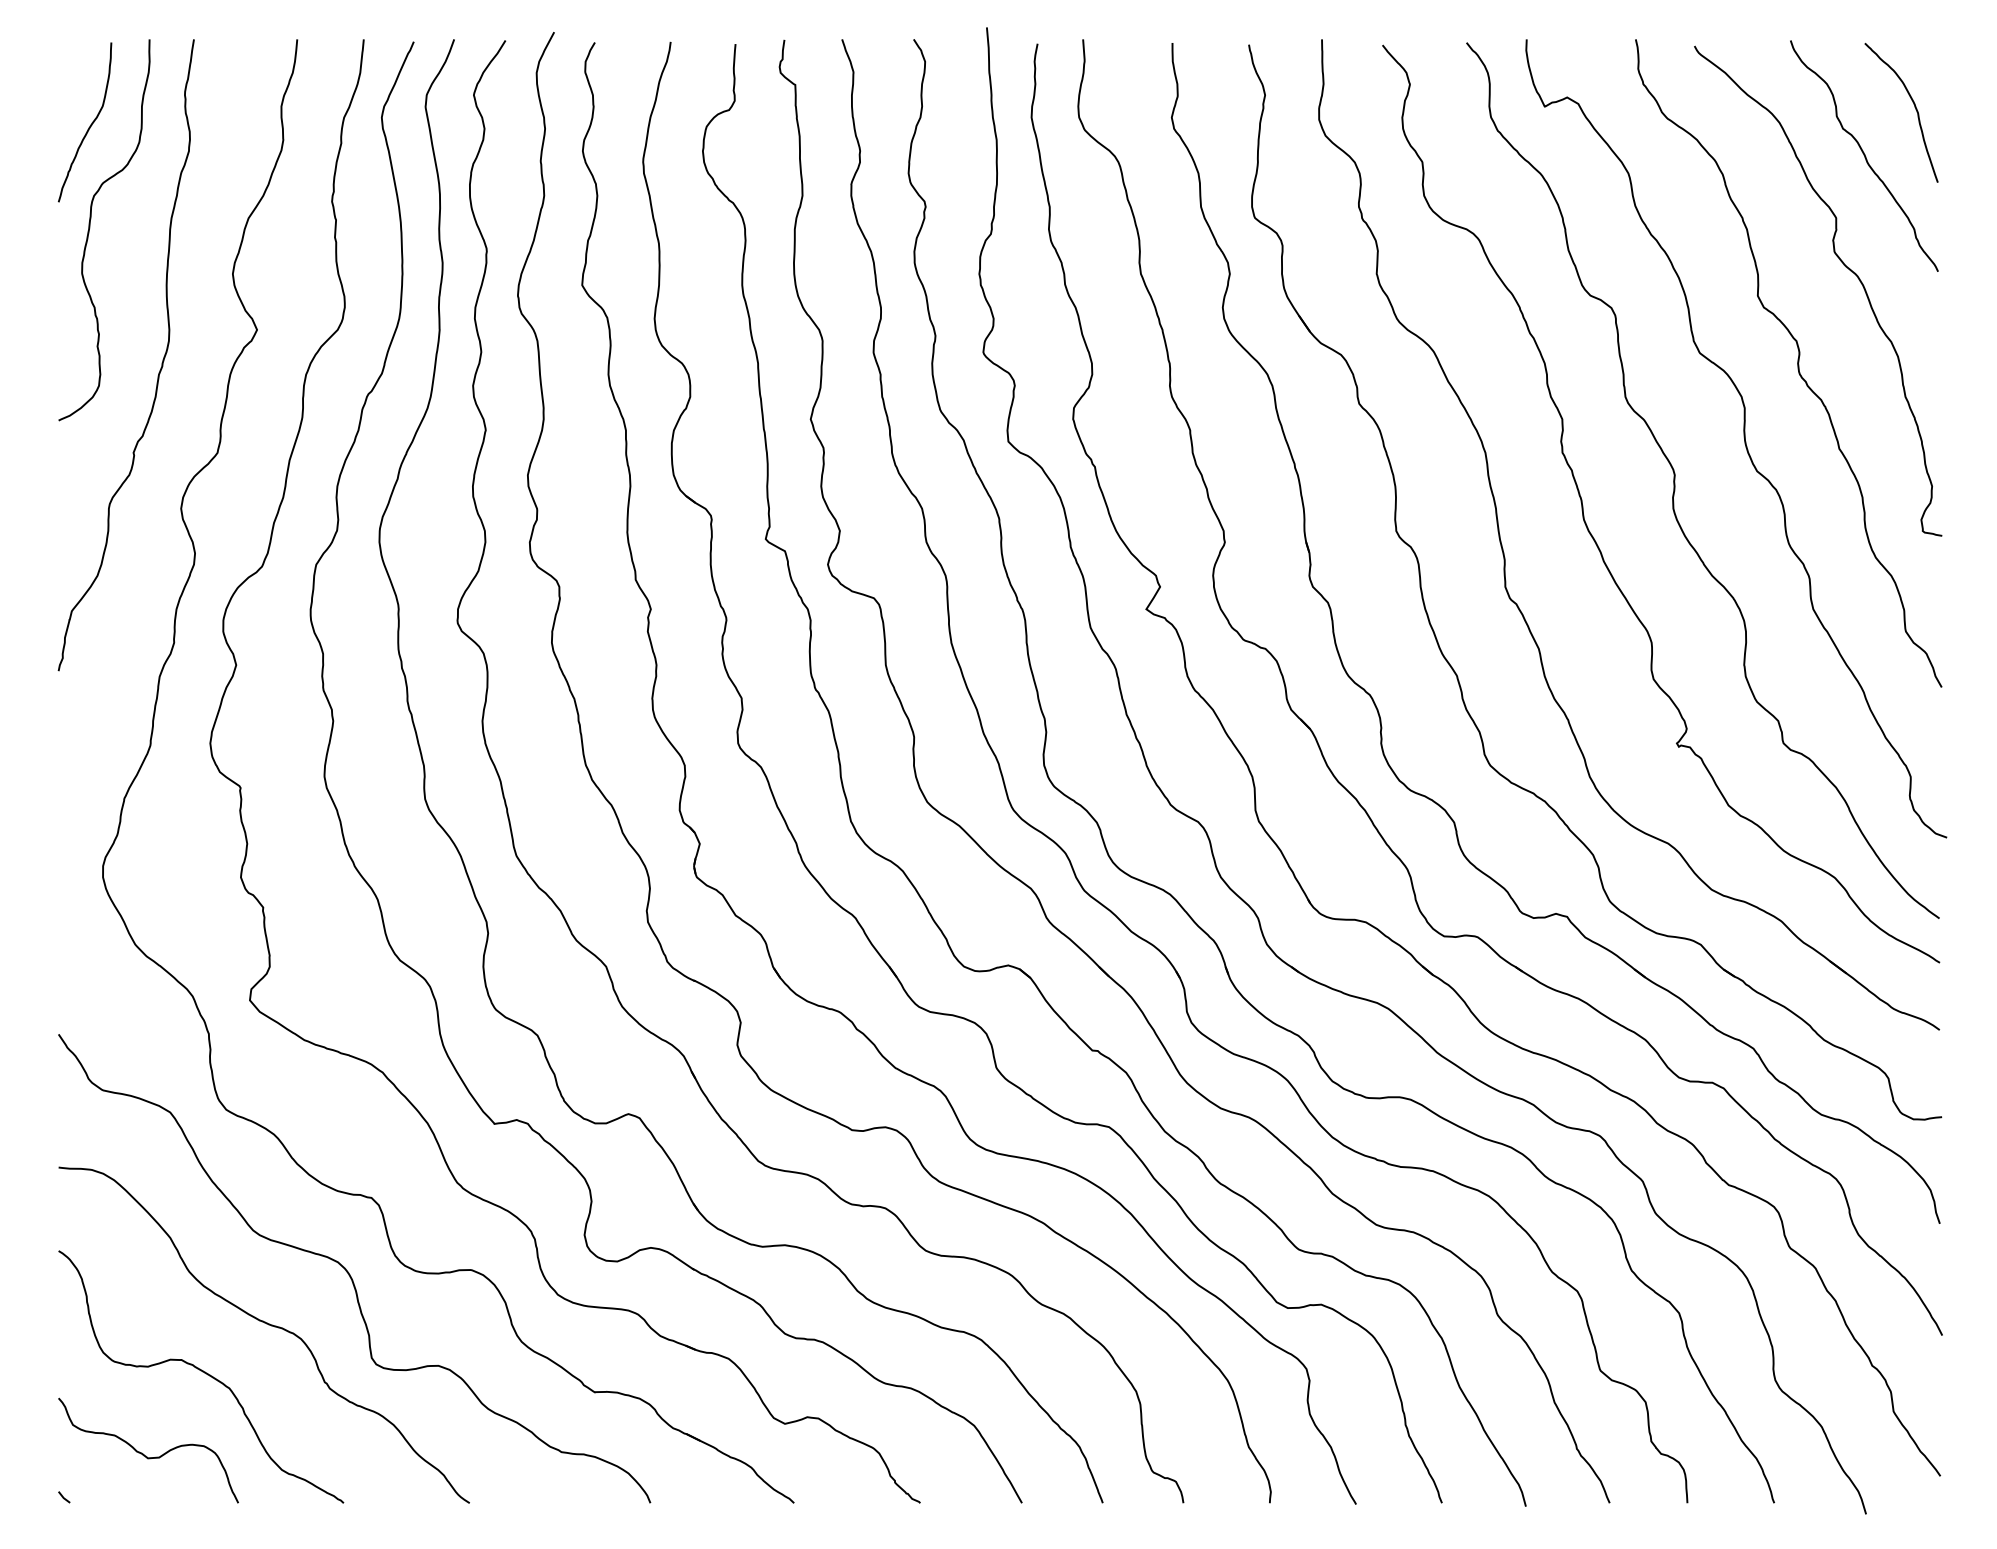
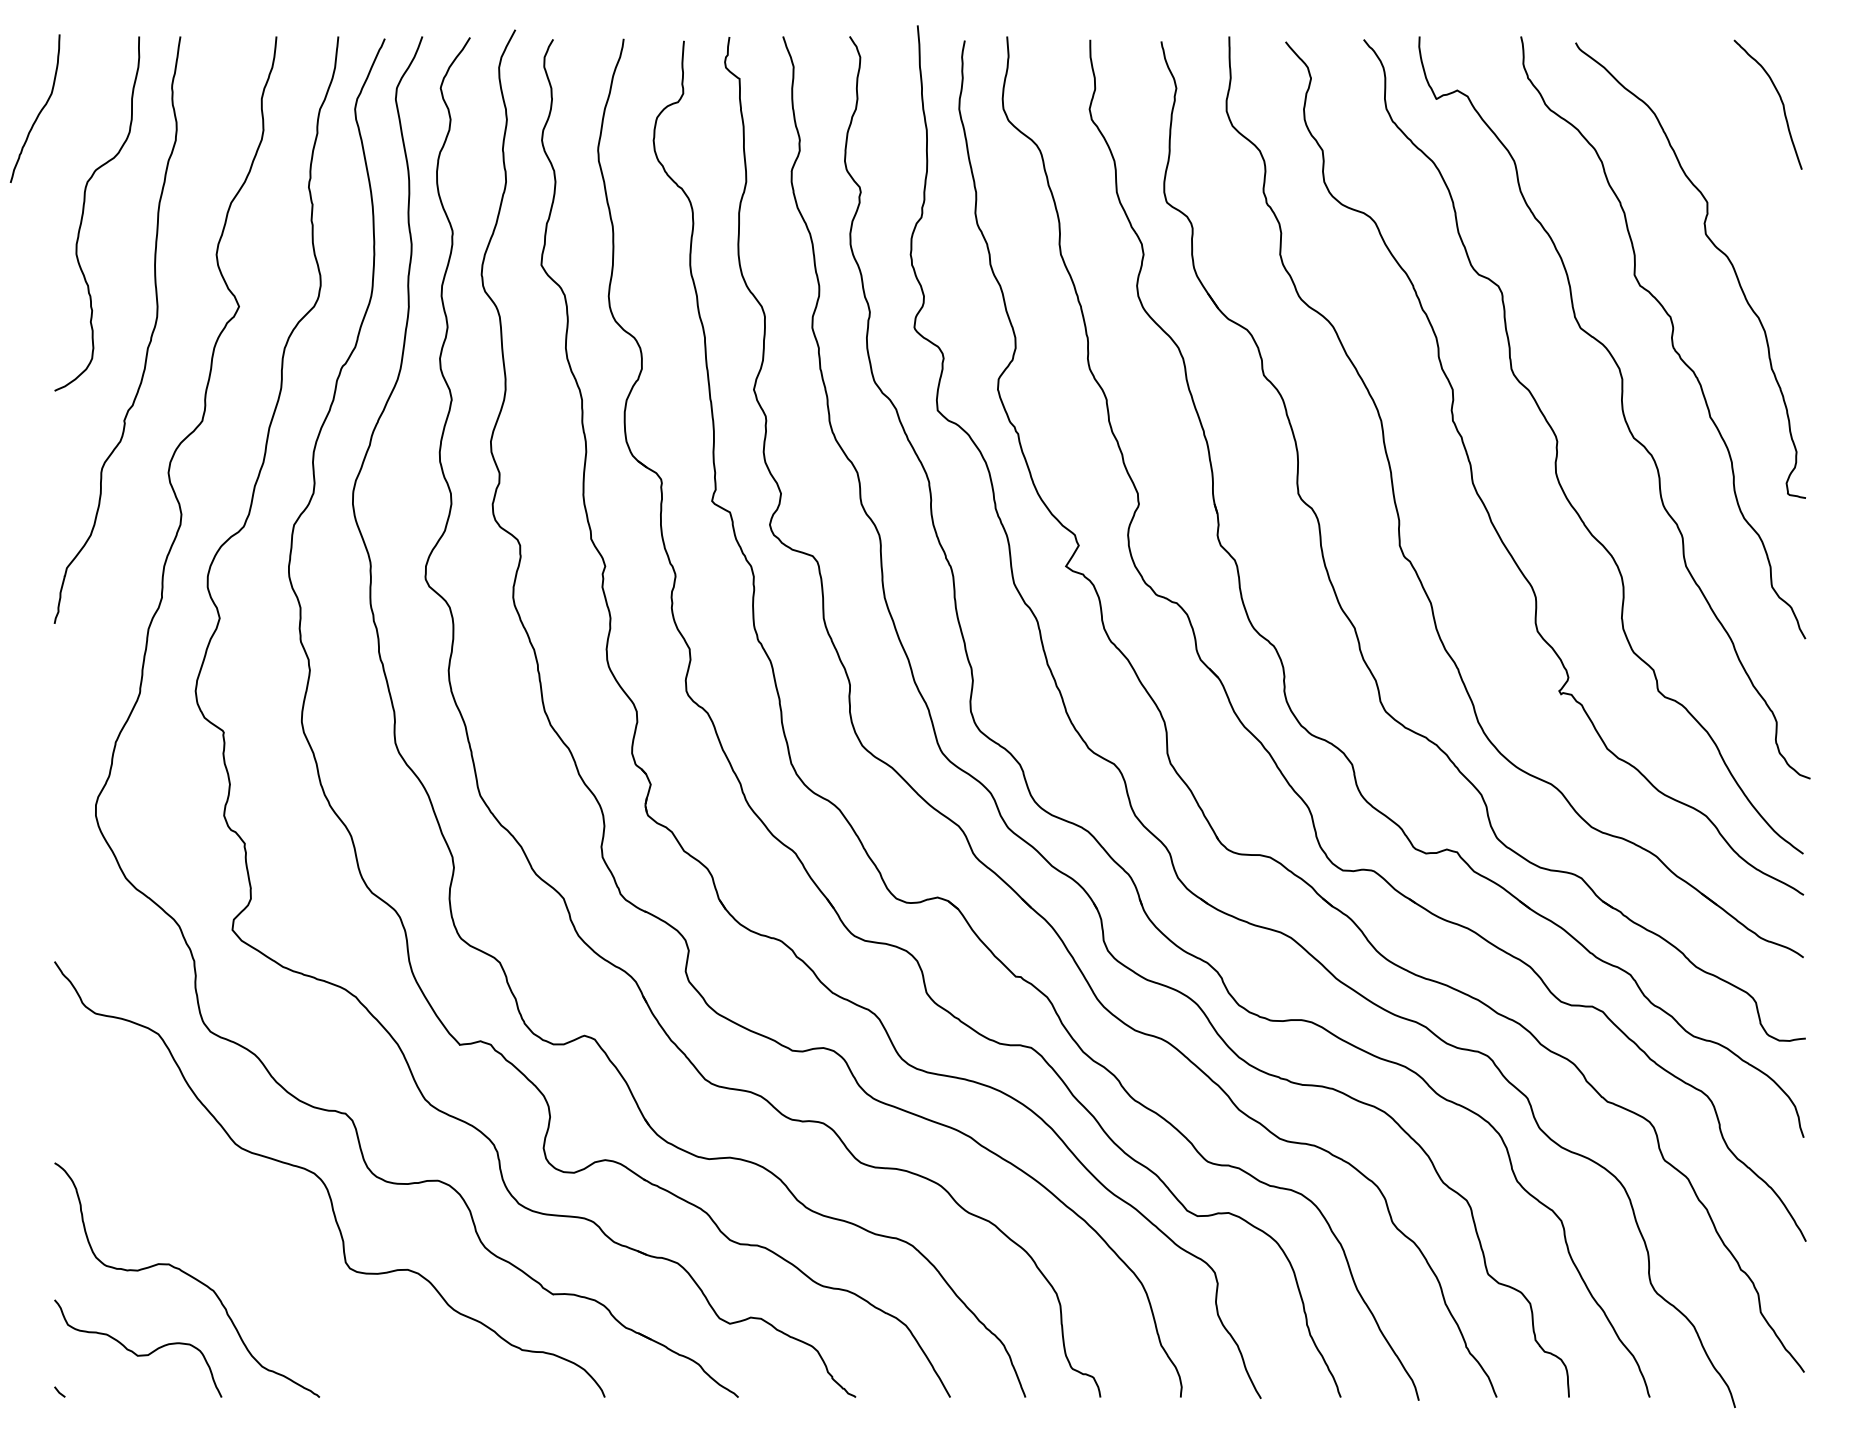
curve: (89, 125) -> (39, 111), moved
curve: (1864, 155) -> (1733, 144), removed
curve: (269, 1325) -> (250, 1232), removed

